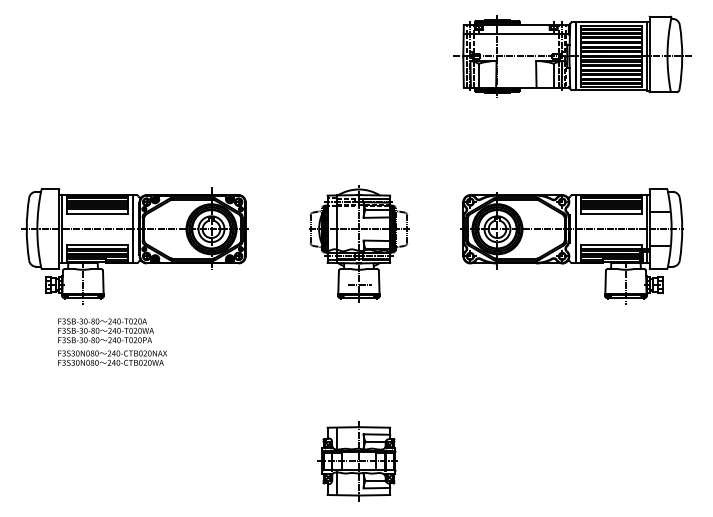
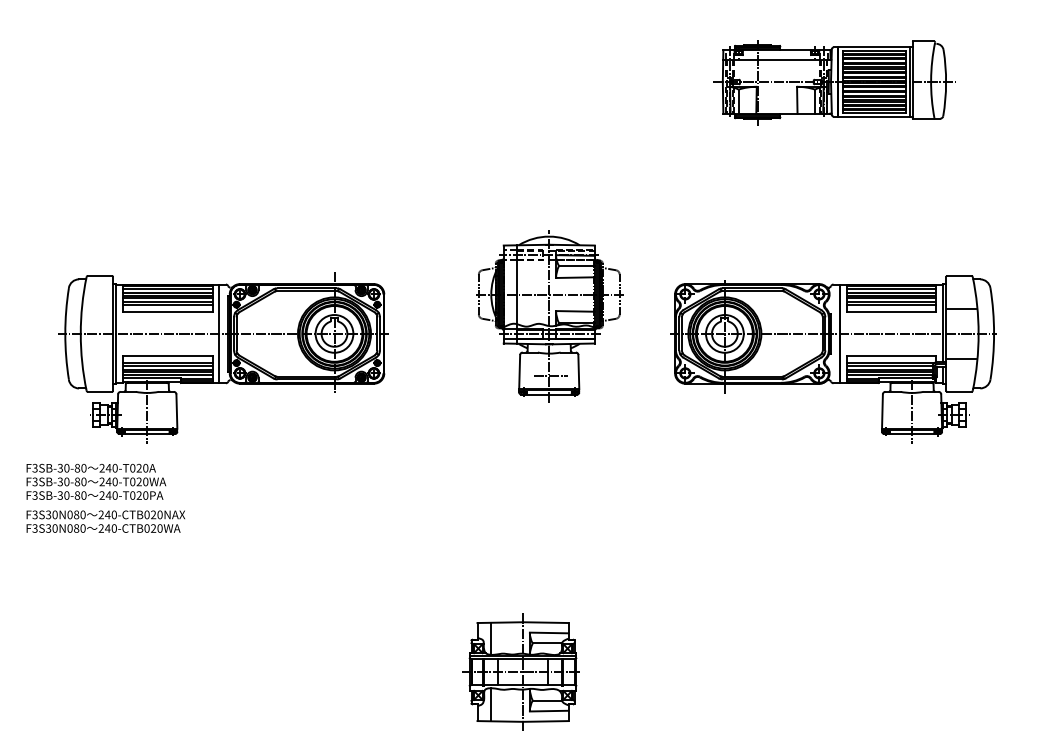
part: (572, 56) -> (834, 82), size x0.7
part: (359, 243) -> (550, 315), moved
part: (134, 245) -> (222, 357), moved
text: (112, 341) -> (105, 497), moved

